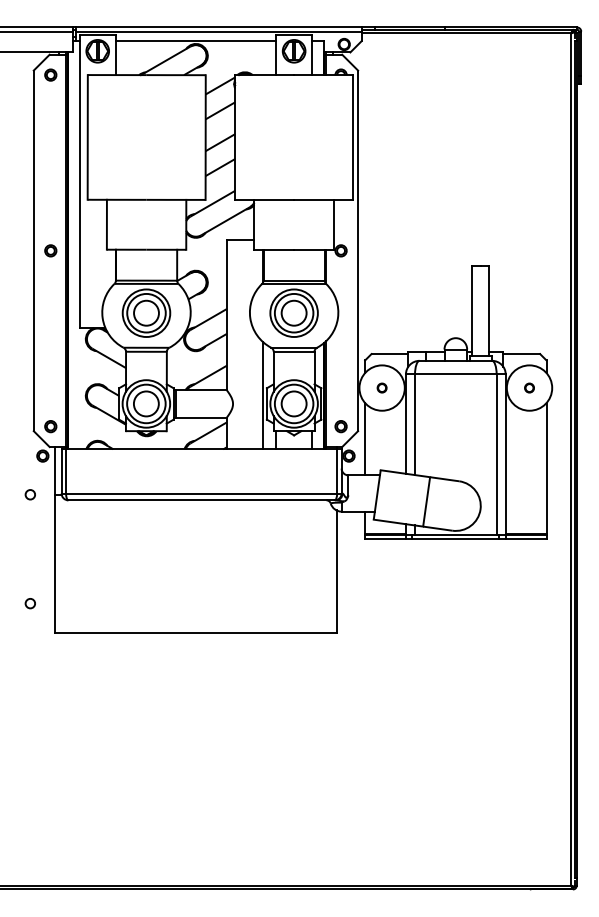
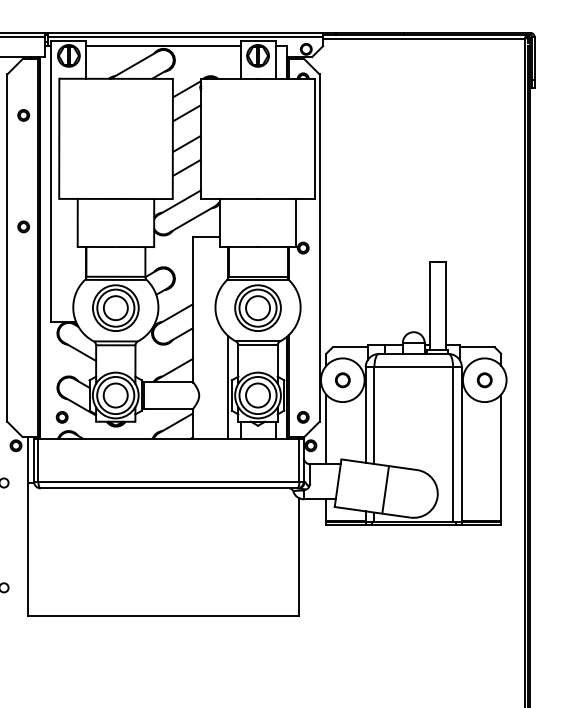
part: (50, 74) -> (23, 114), moved
part: (50, 250) -> (23, 226), moved
part: (381, 387) -> (342, 379), size x1.6
part: (529, 387) -> (484, 379), size x1.6
part: (50, 426) -> (61, 417), moved

